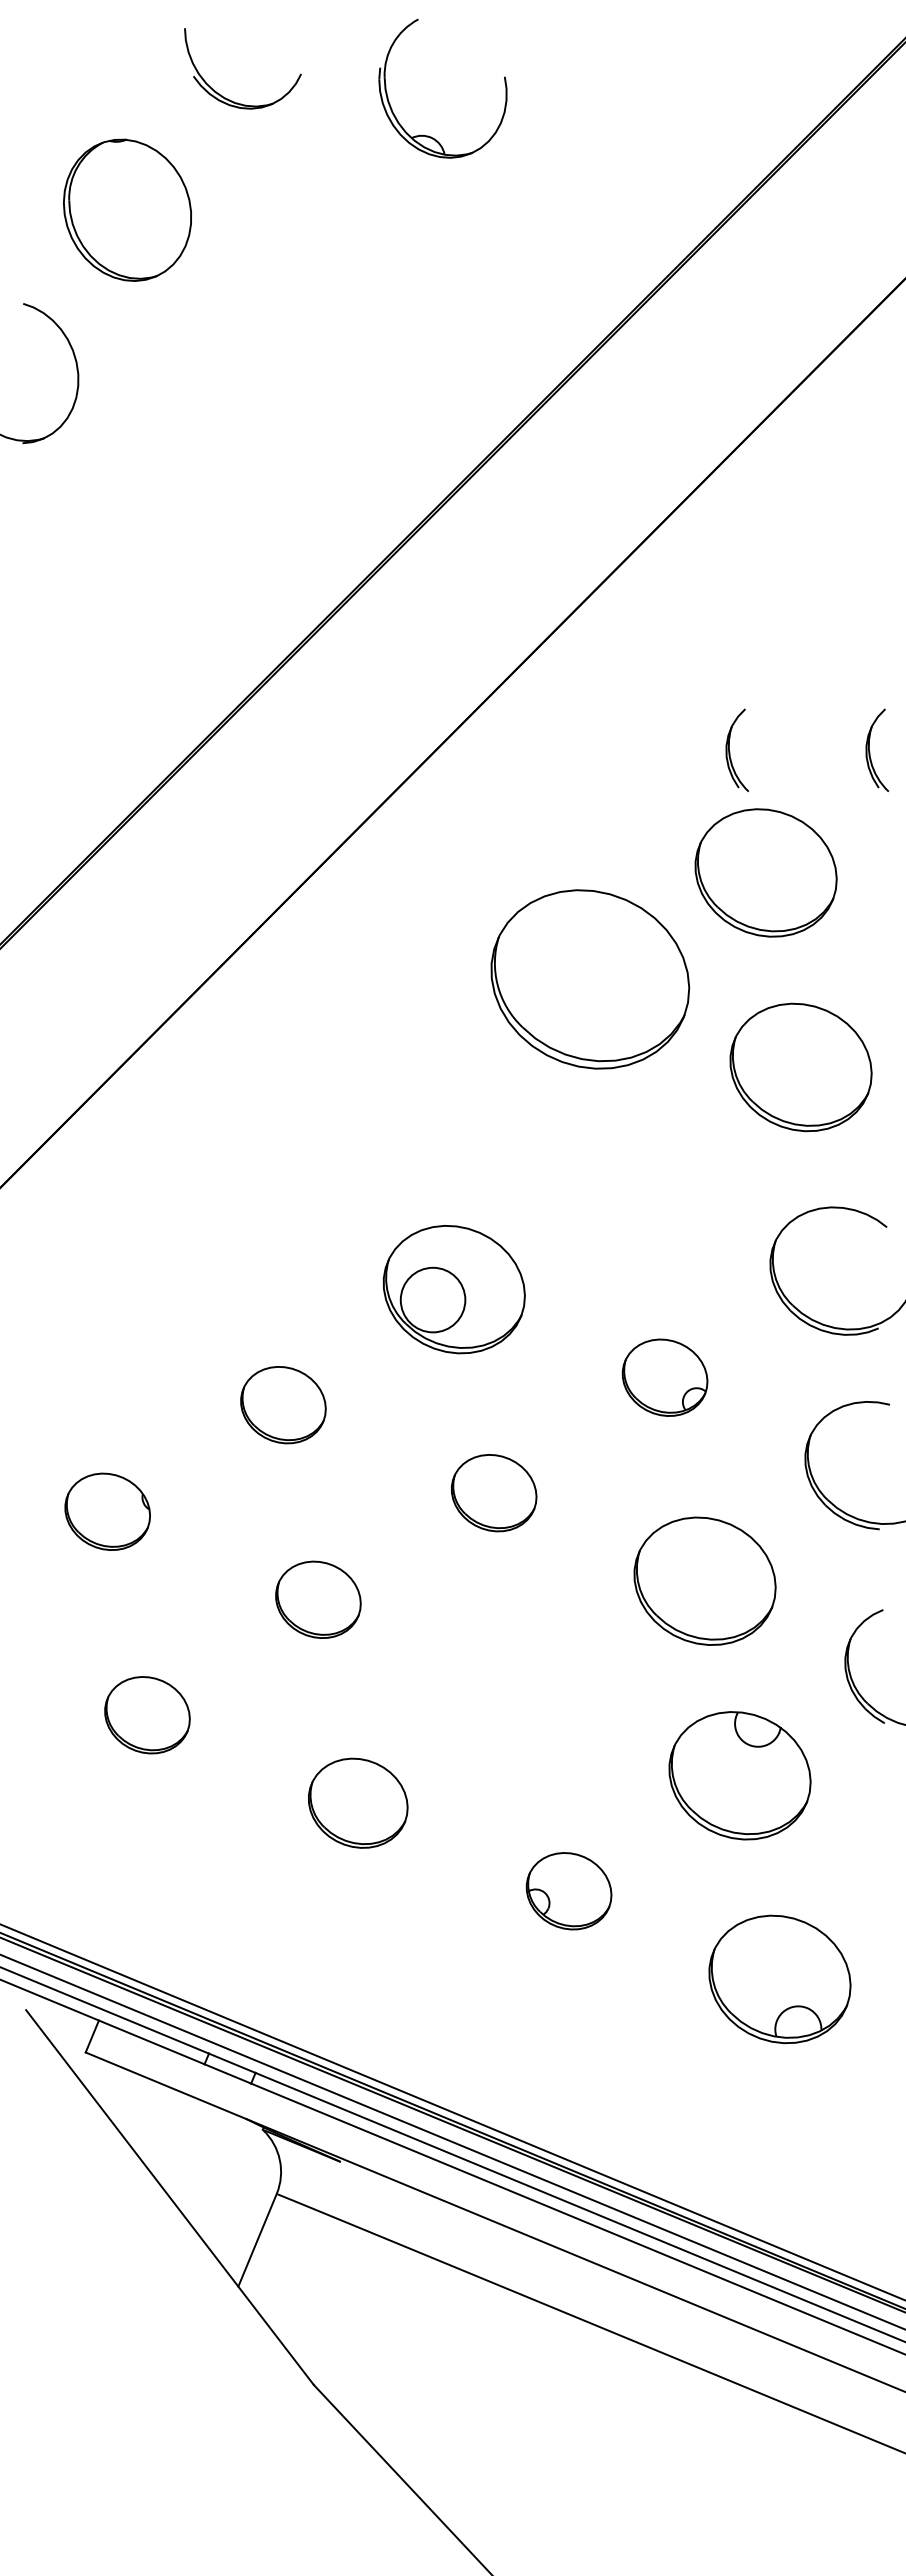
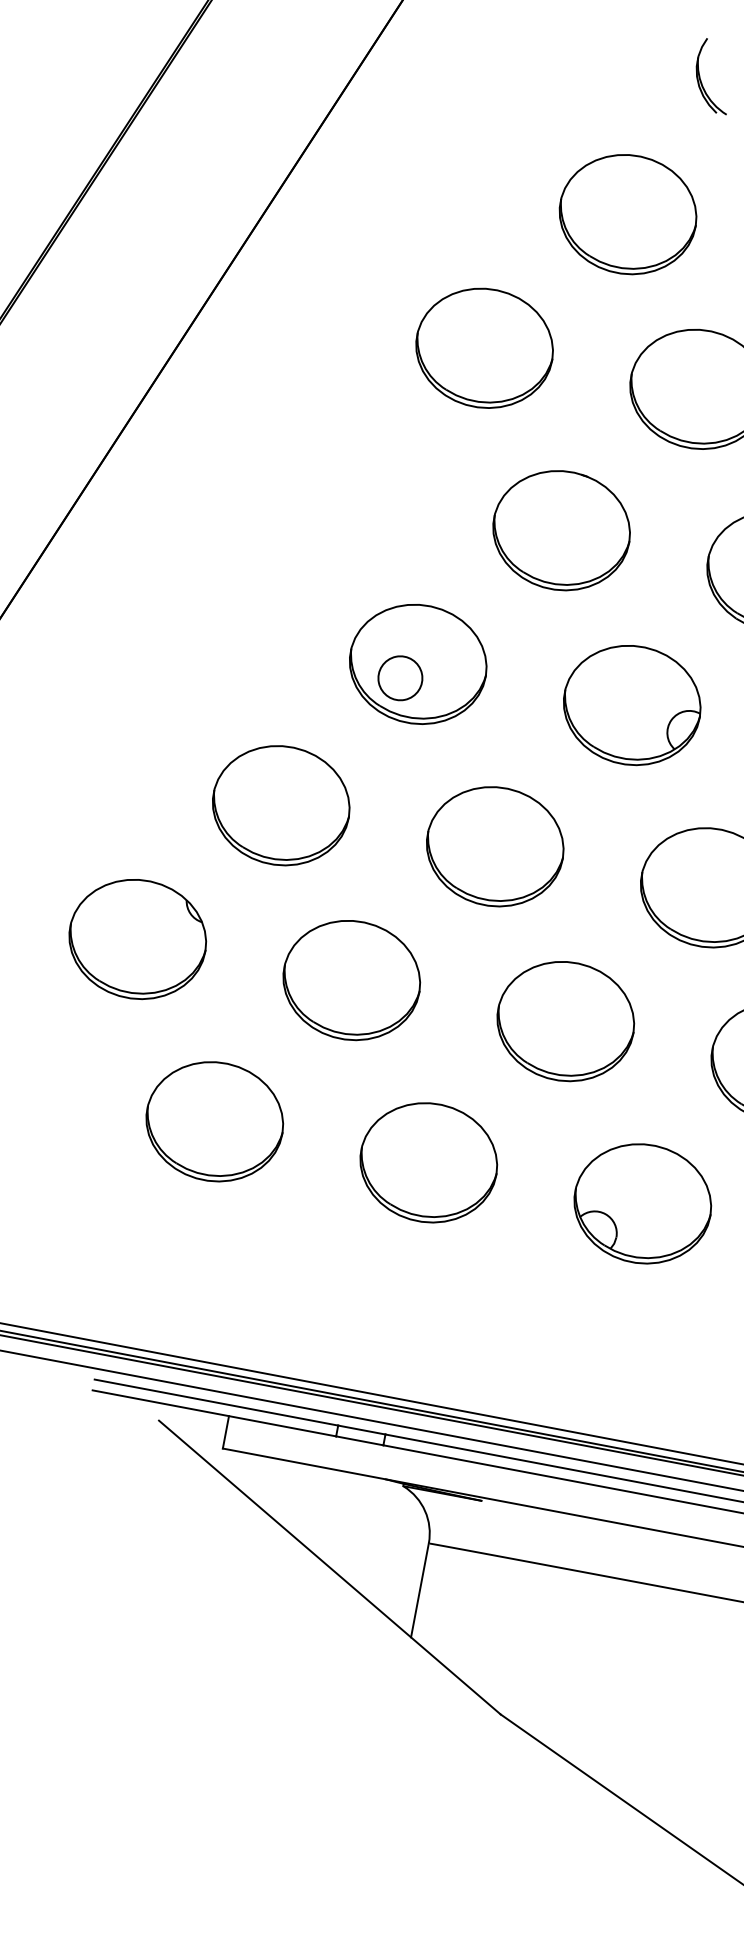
part: (730, 751) -> (571, 108), removed
part: (589, 979) -> (483, 348), size x0.71
part: (629, 1182) -> (560, 530), added
circle: (433, 1300) -> (400, 678), size x0.71
part: (664, 1377) -> (631, 705), size x1.67
part: (283, 1404) -> (281, 804), size x1.67
part: (493, 1492) -> (494, 846), size x1.67
part: (107, 1511) -> (137, 939), size x1.67
part: (318, 1599) -> (351, 980), size x1.67
part: (528, 1687) -> (565, 1021), added
part: (147, 1714) -> (214, 1120), size x1.67
part: (357, 1802) -> (427, 1162), size x1.43
part: (568, 1890) -> (642, 1203), size x1.67

